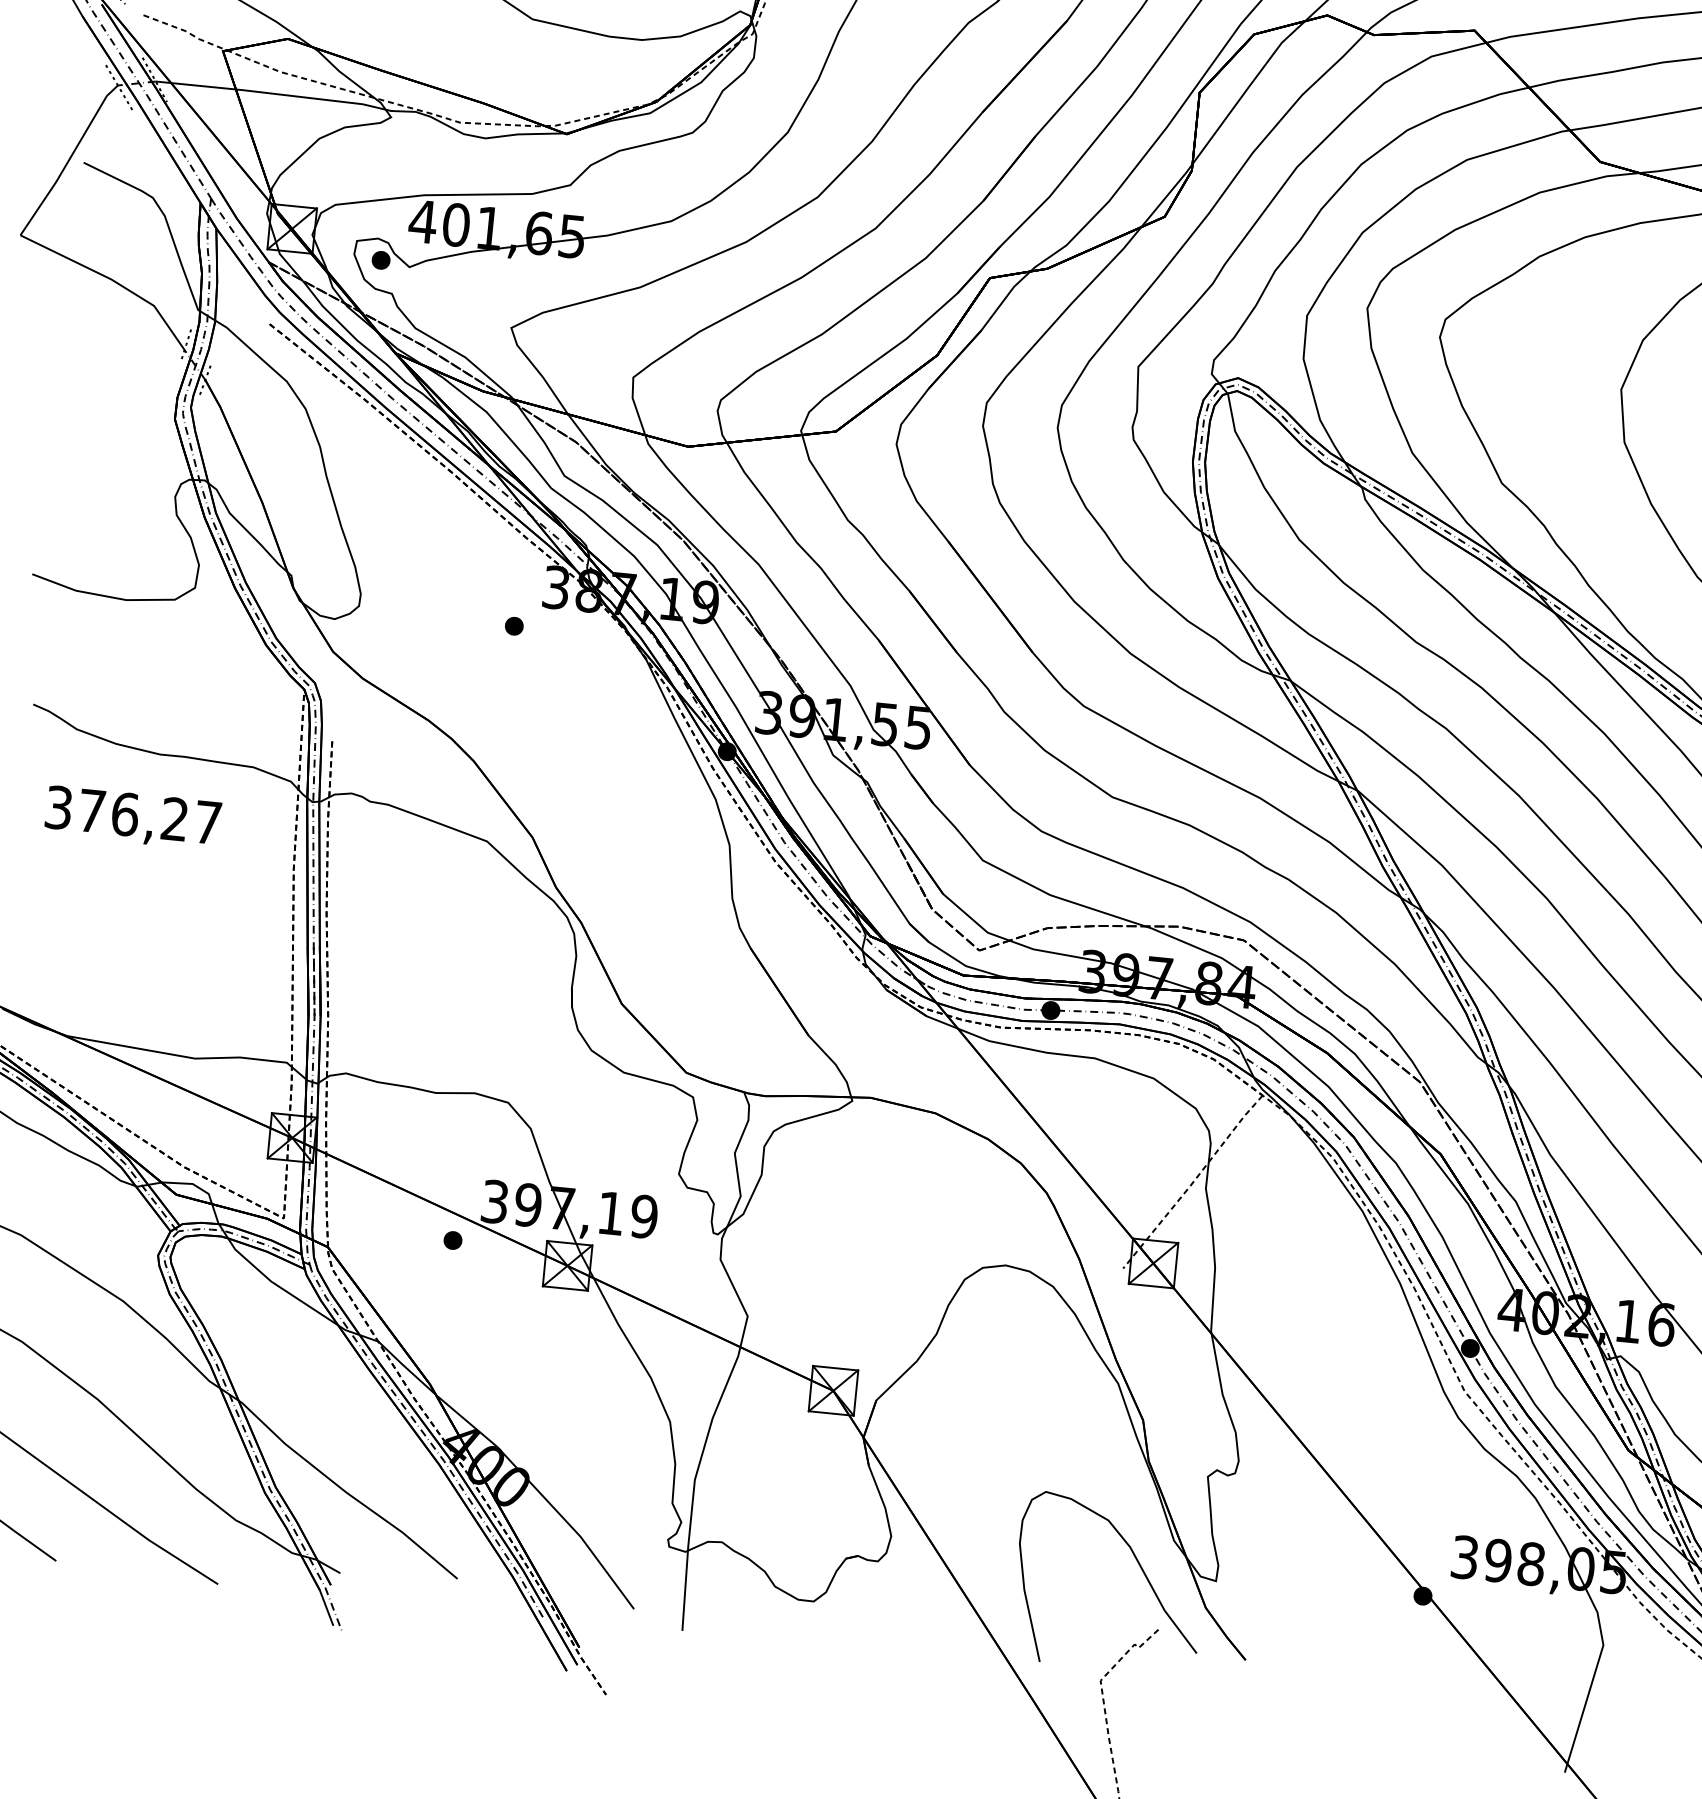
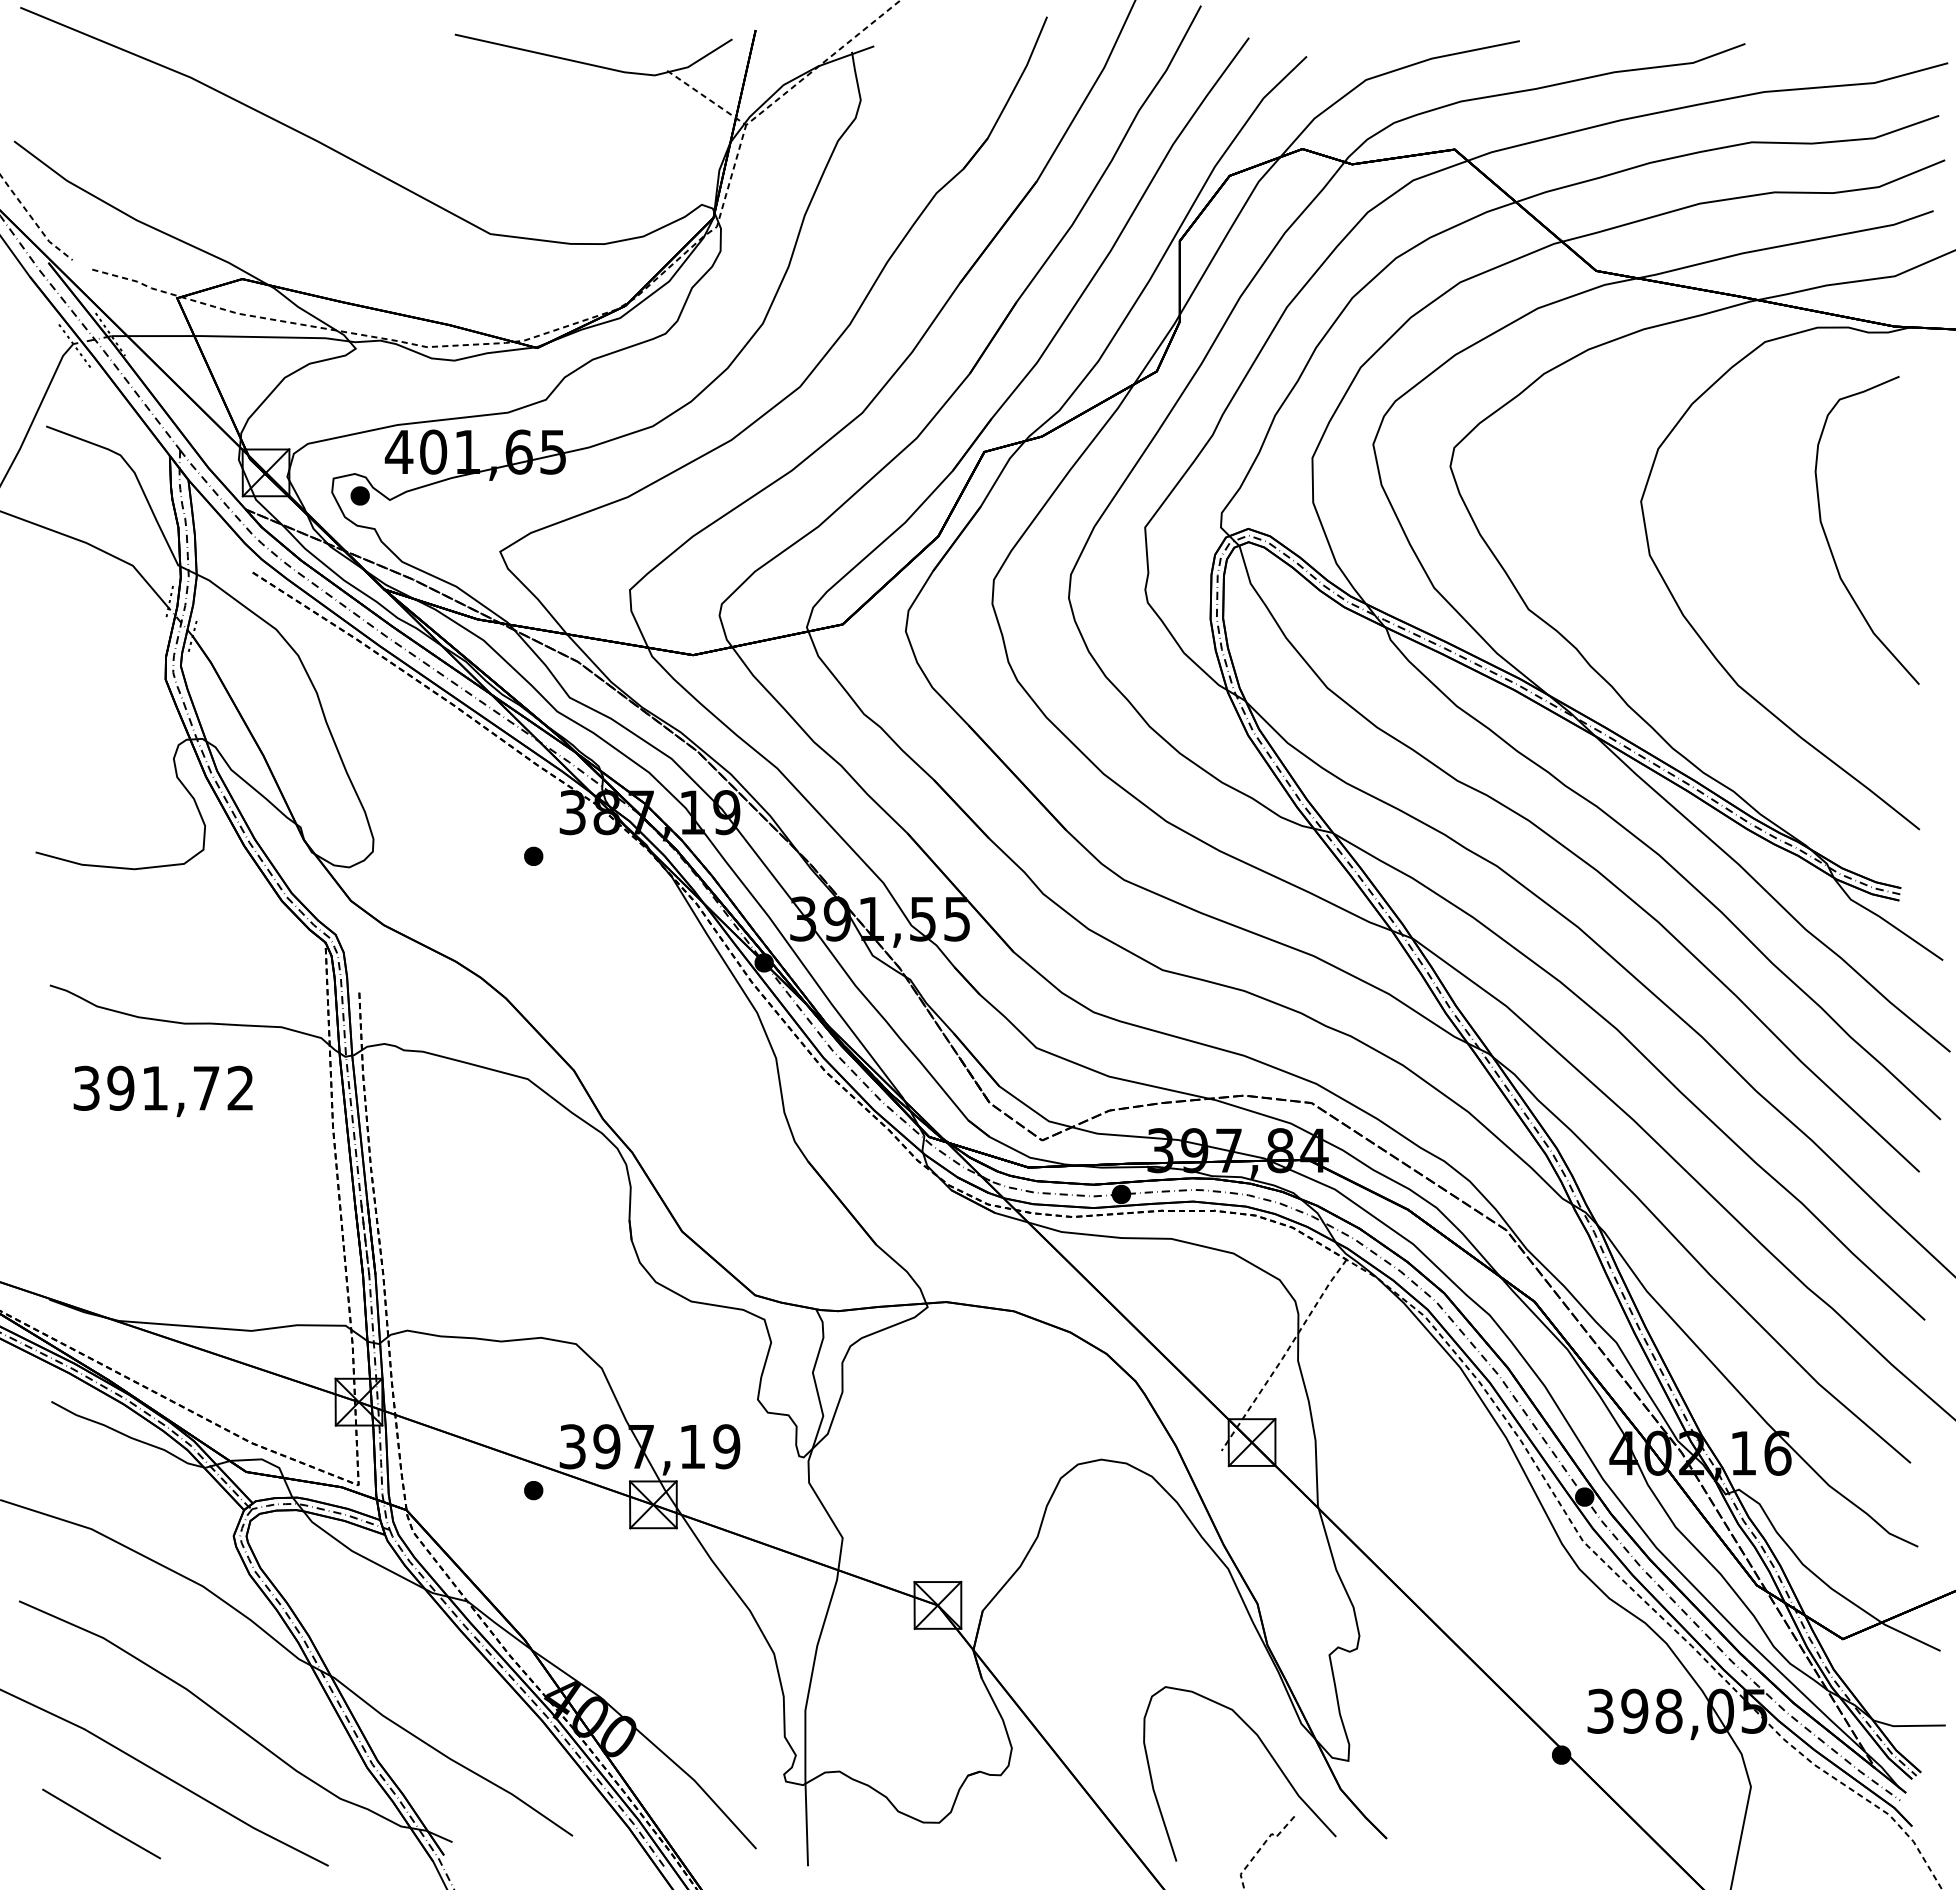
text: (149, 815) -> (180, 1087), 376,27 -> 391,72

